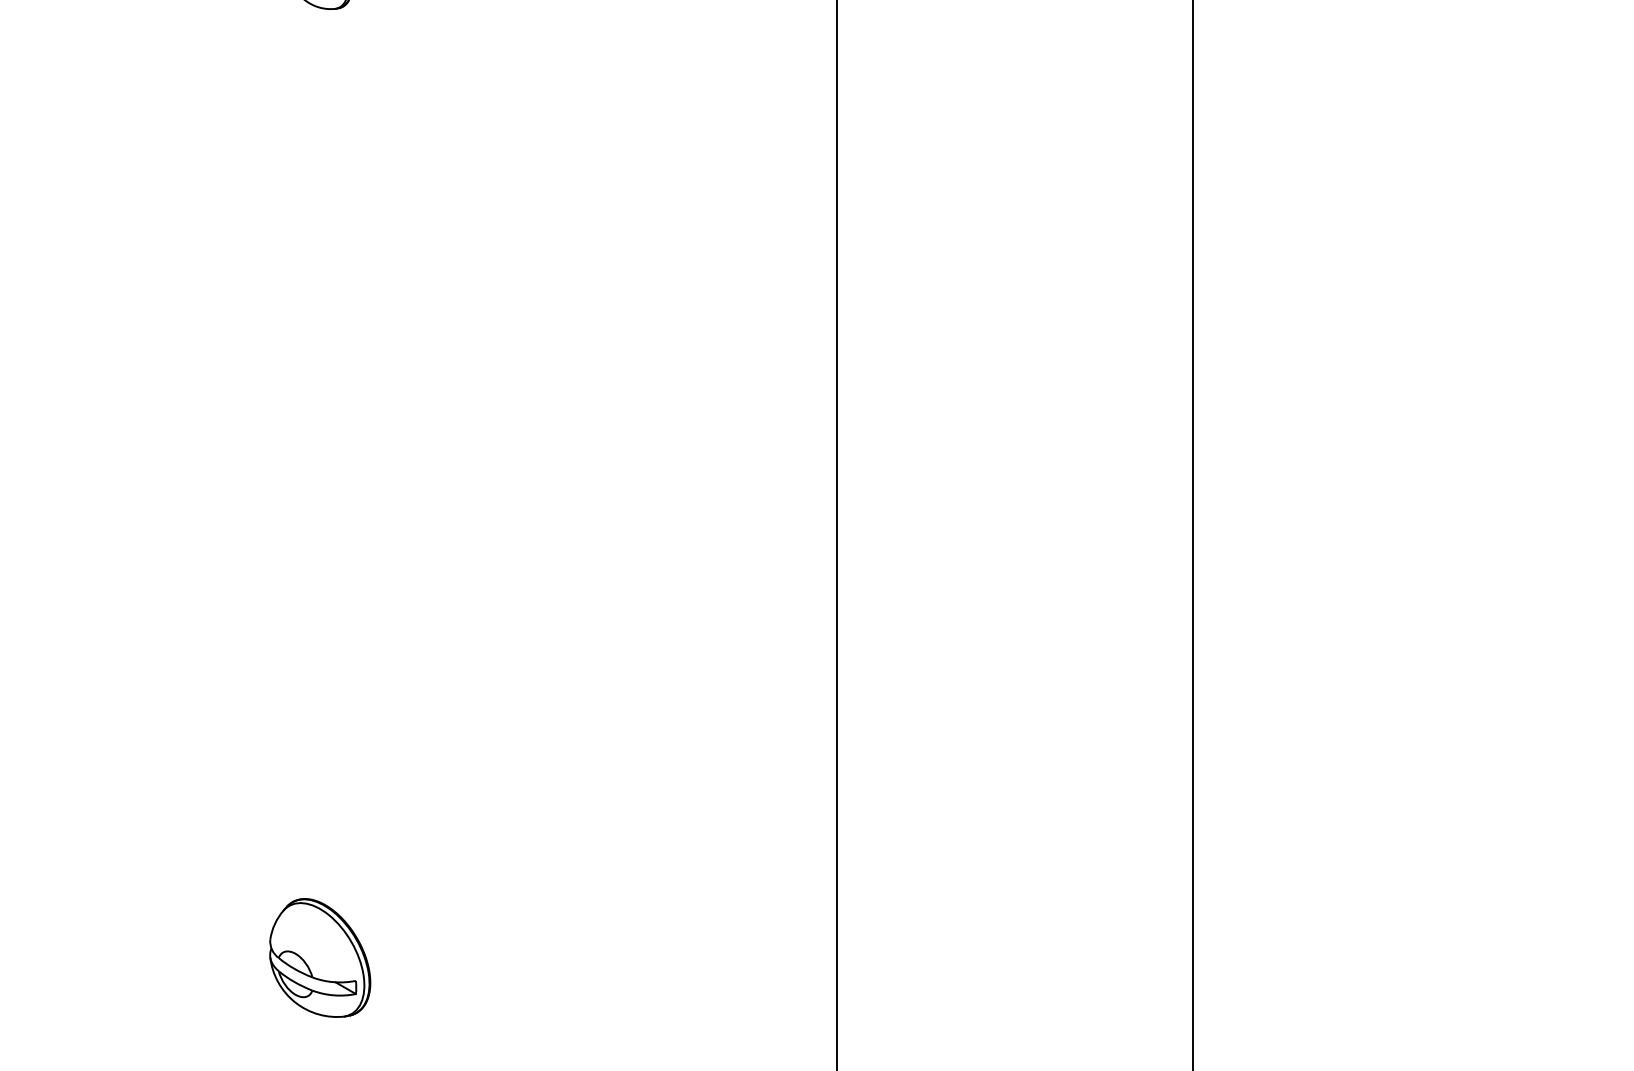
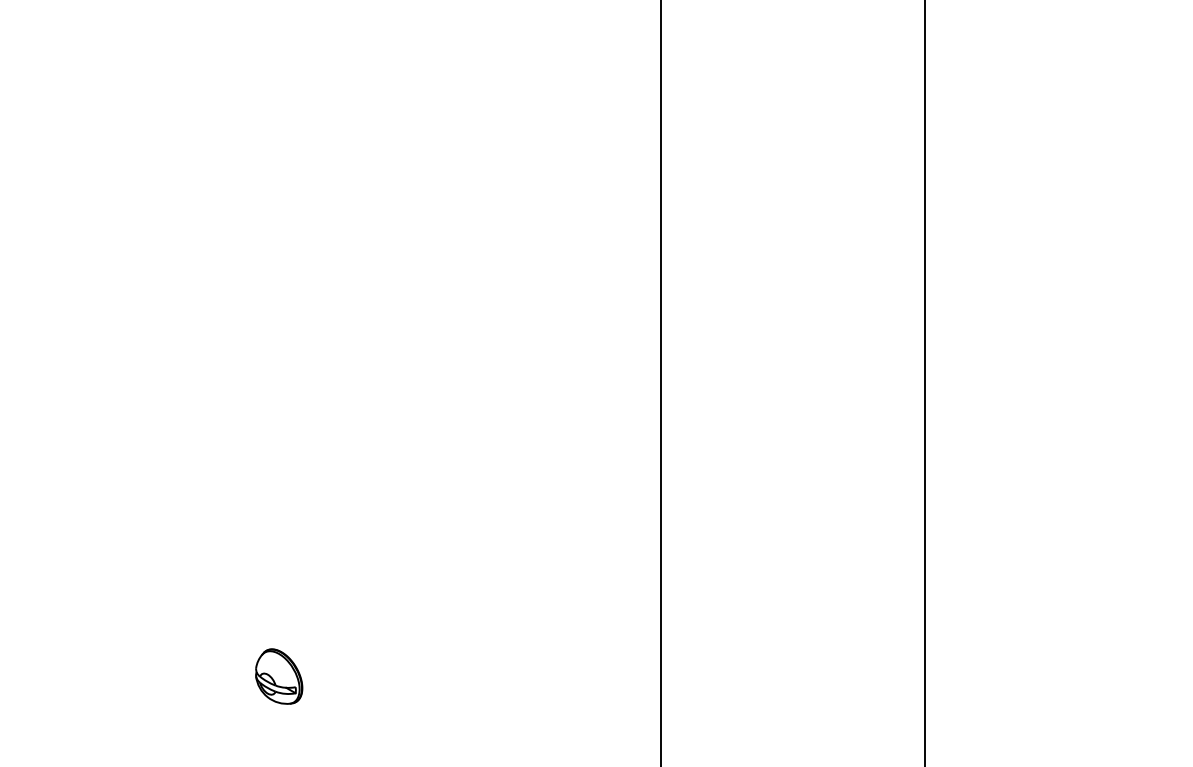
part: (320, 957) -> (279, 676), size x0.62

